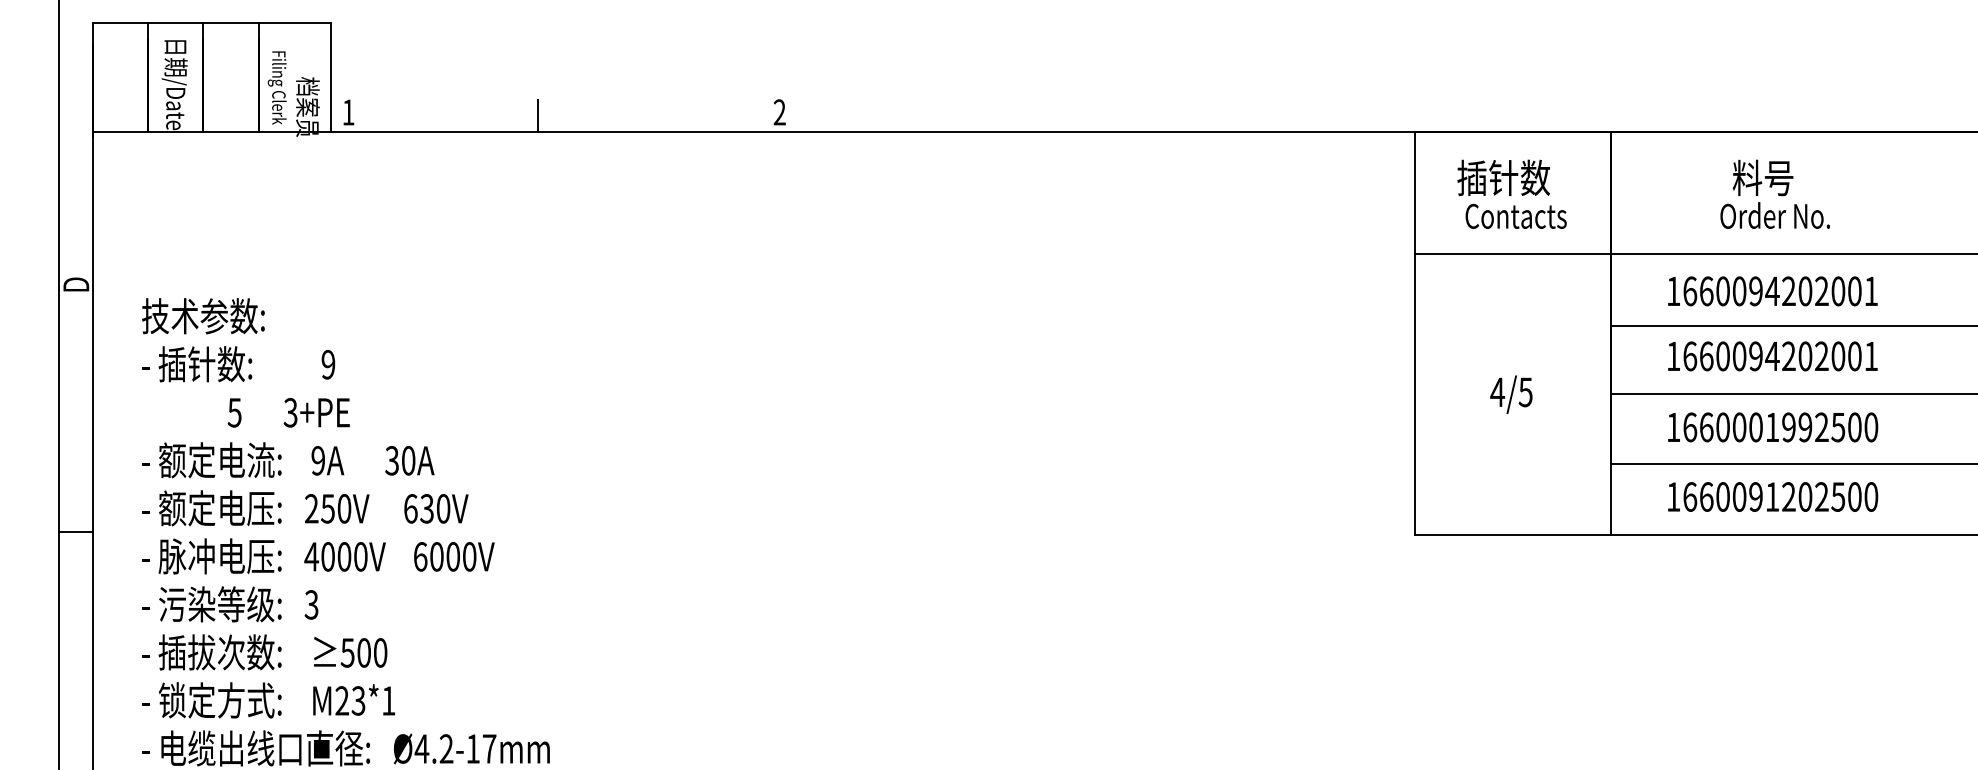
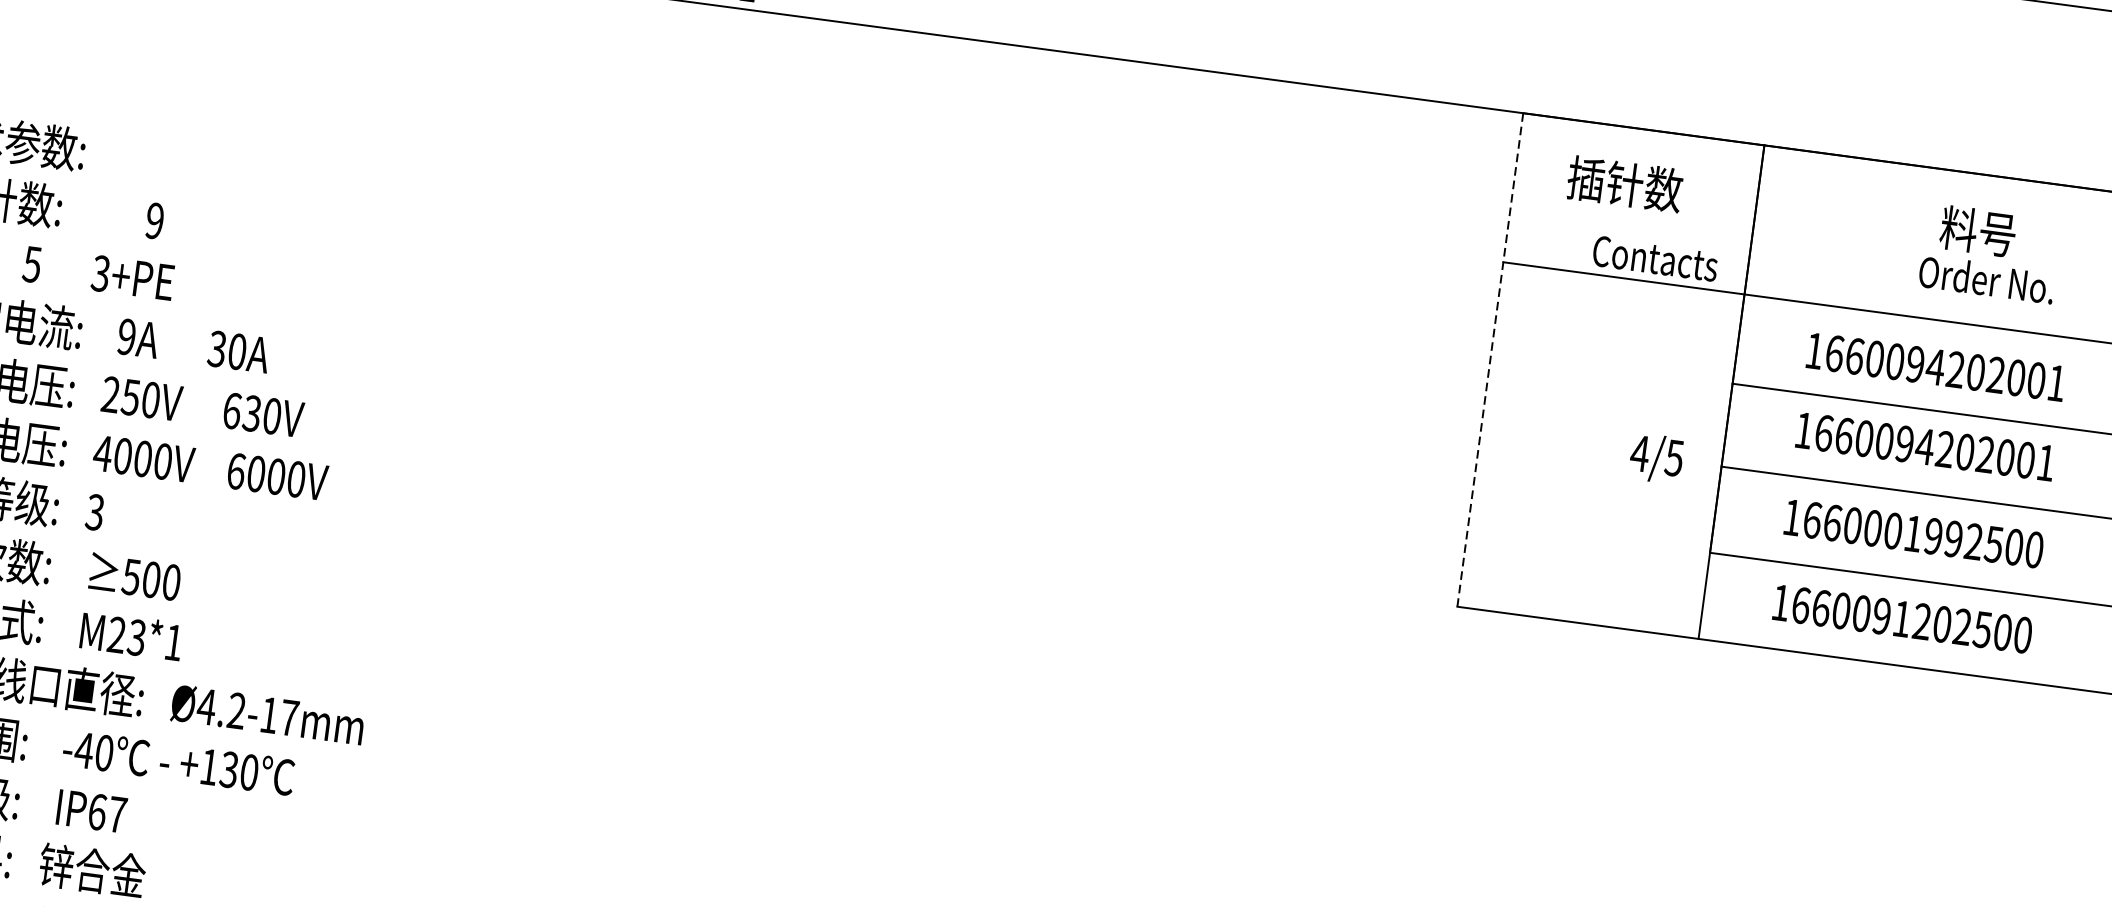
text: (1774, 193) -> (1989, 252), moved
text: (1515, 215) -> (1654, 257), moved
line: (1414, 333) -> (1490, 360), solid -> dashed
text: (1511, 394) -> (1656, 458), moved

